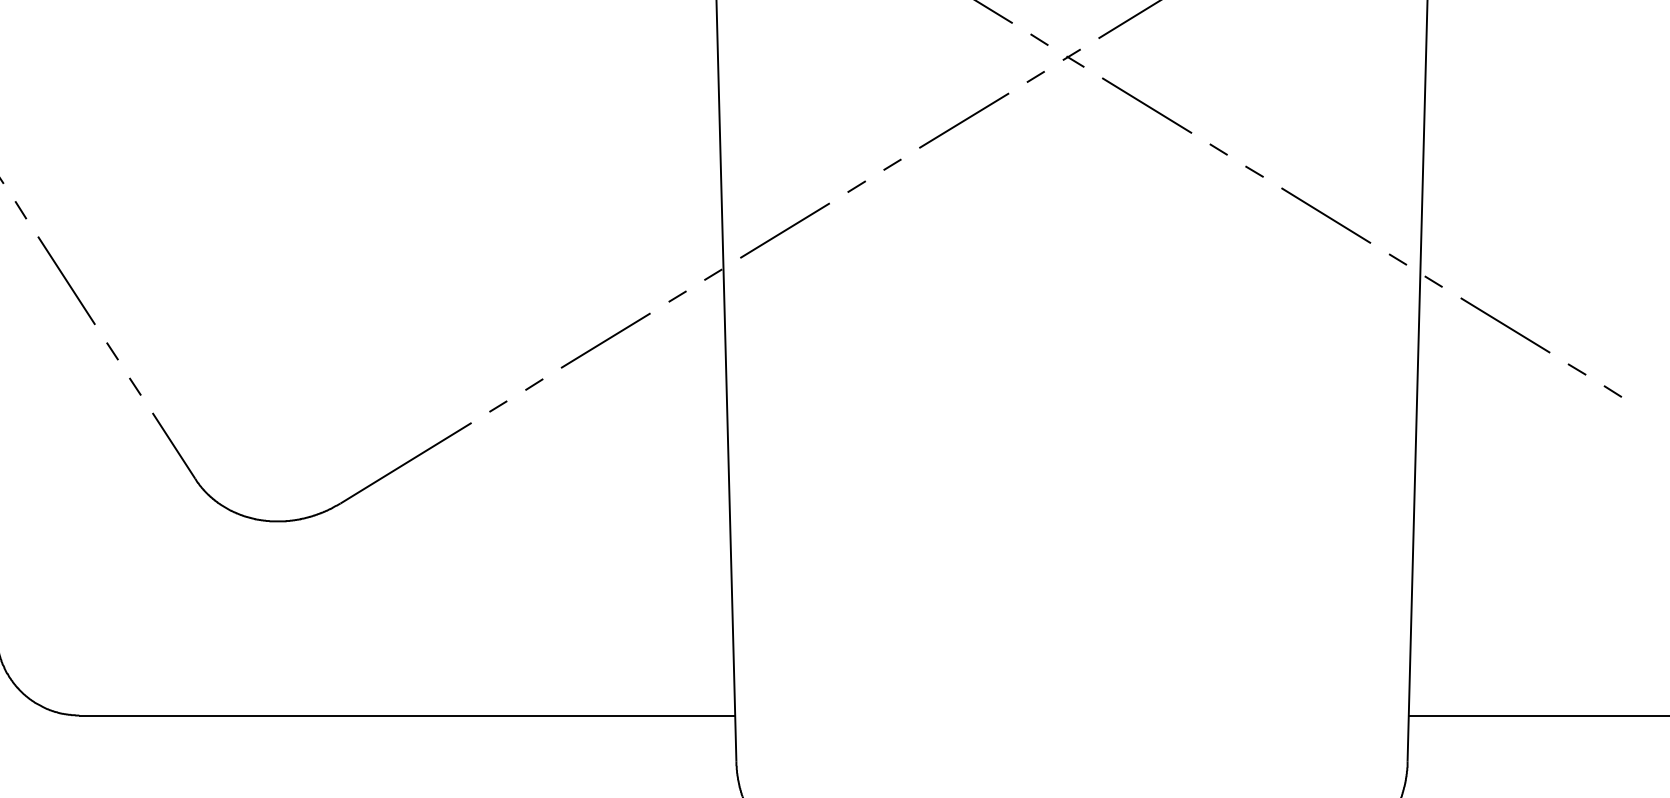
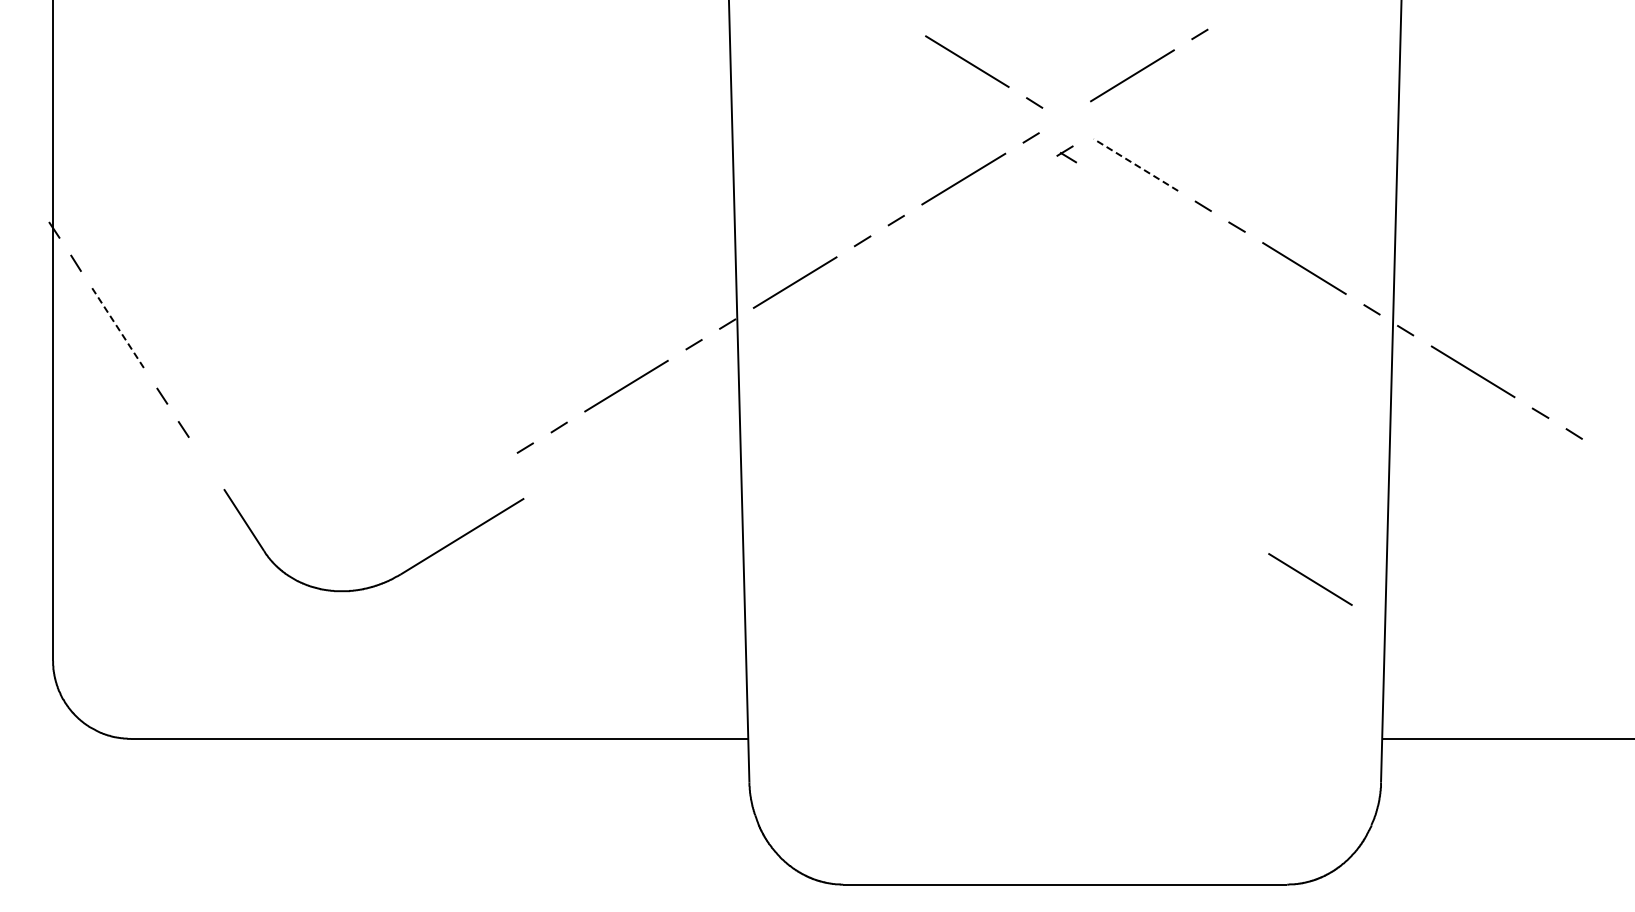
part: (1073, 58) -> (1066, 154), moved
line: (1146, 105) -> (1135, 164), solid -> dashed
line: (67, 281) -> (119, 330), solid -> dashed
part: (331, 506) -> (392, 577), moved
line: (1332, 546) -> (1310, 579), added

